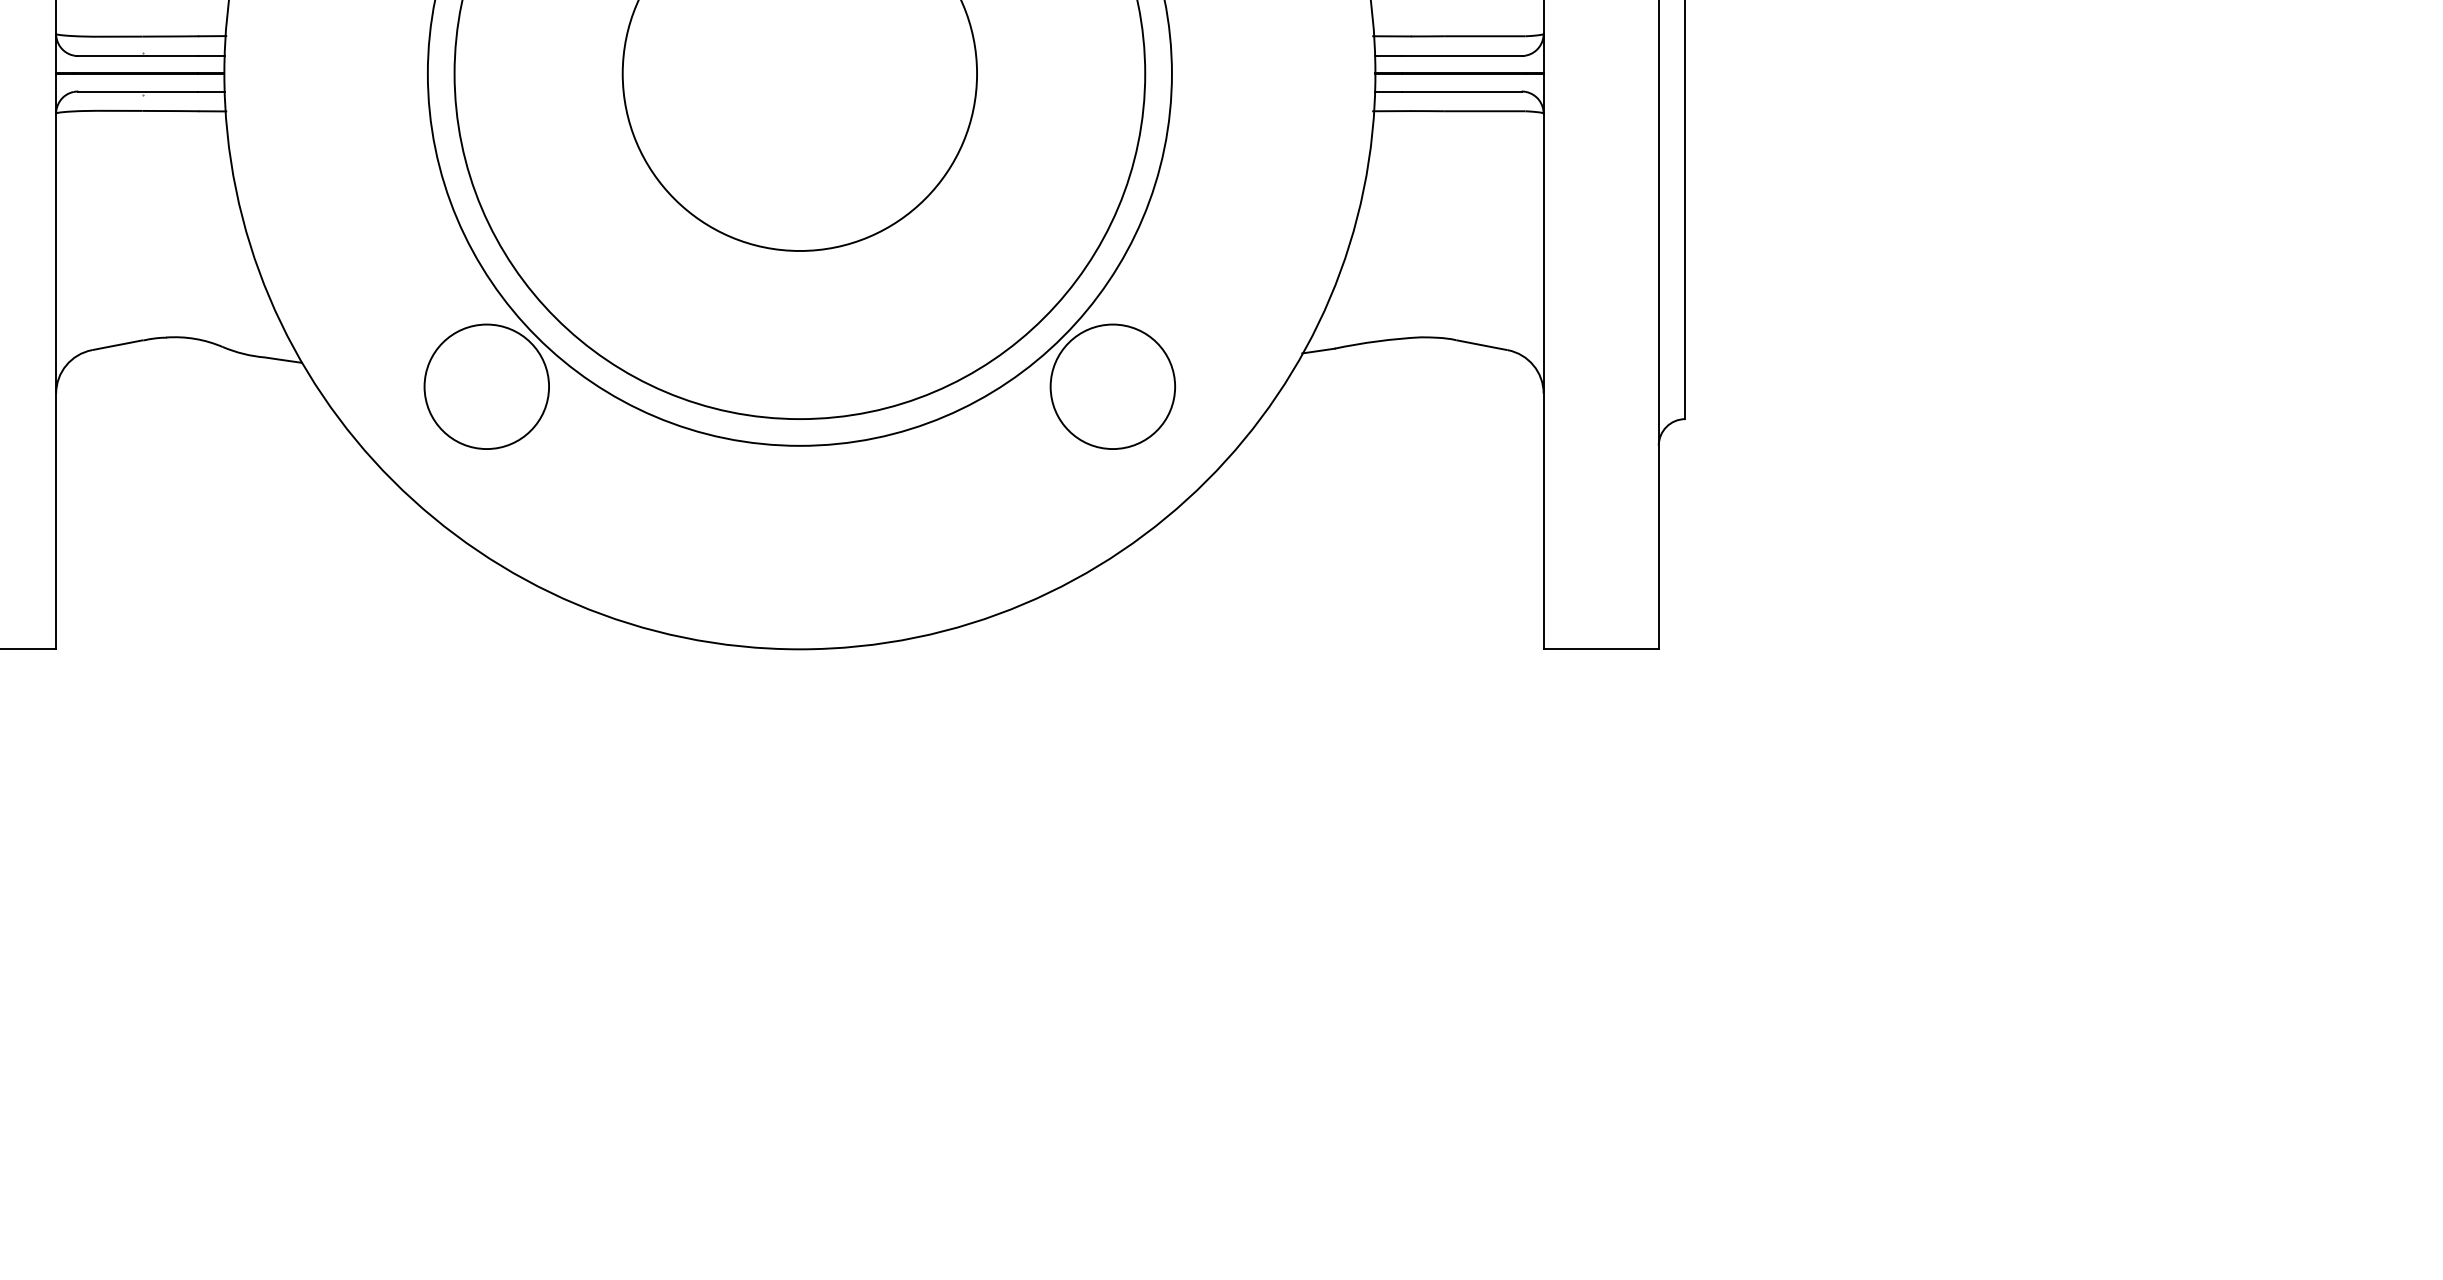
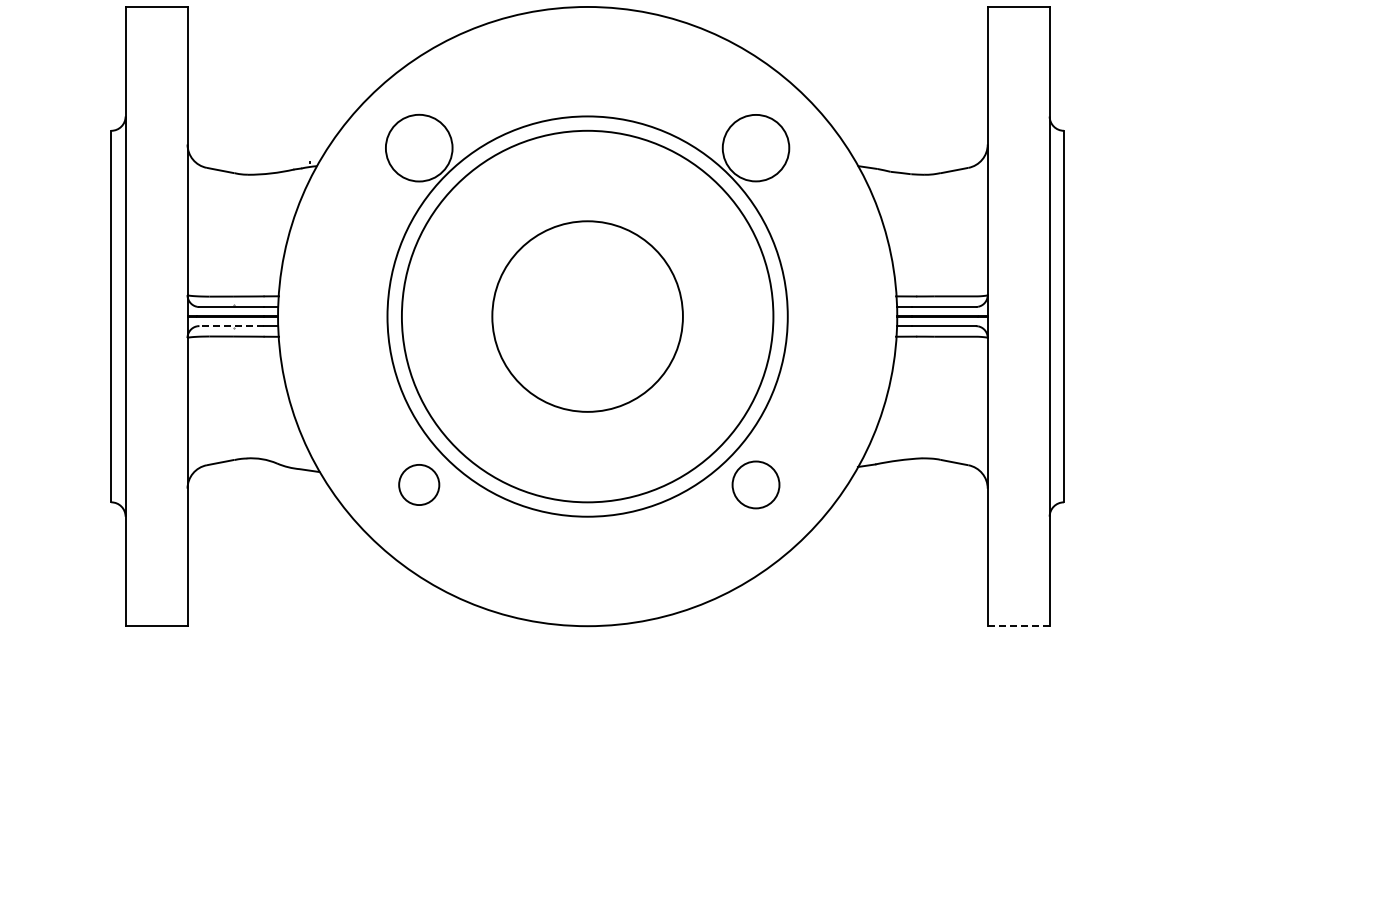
line: (137, 92) -> (231, 326), solid -> dashed
circle: (485, 385) -> (418, 484), size x0.6
circle: (1111, 385) -> (755, 484), size x0.7
line: (1600, 649) -> (1018, 626), solid -> dashed

